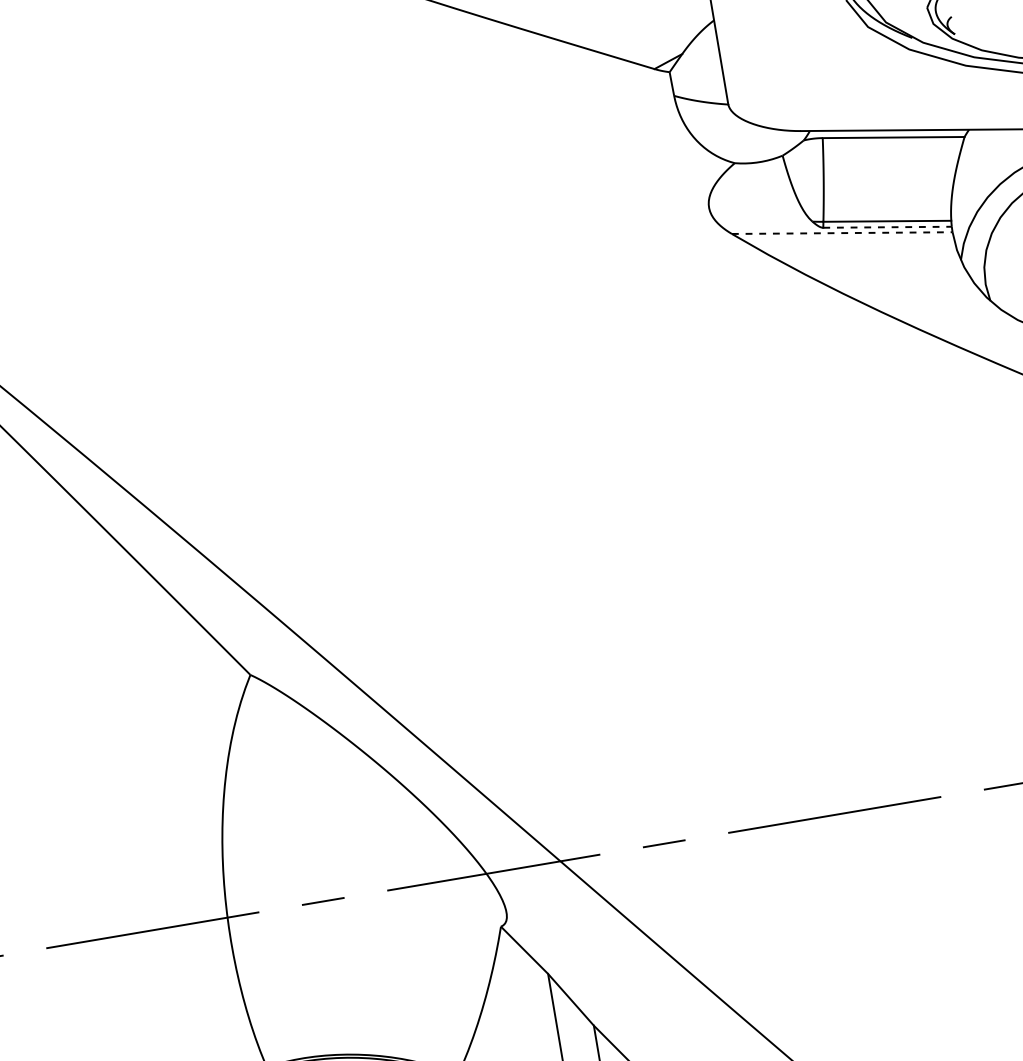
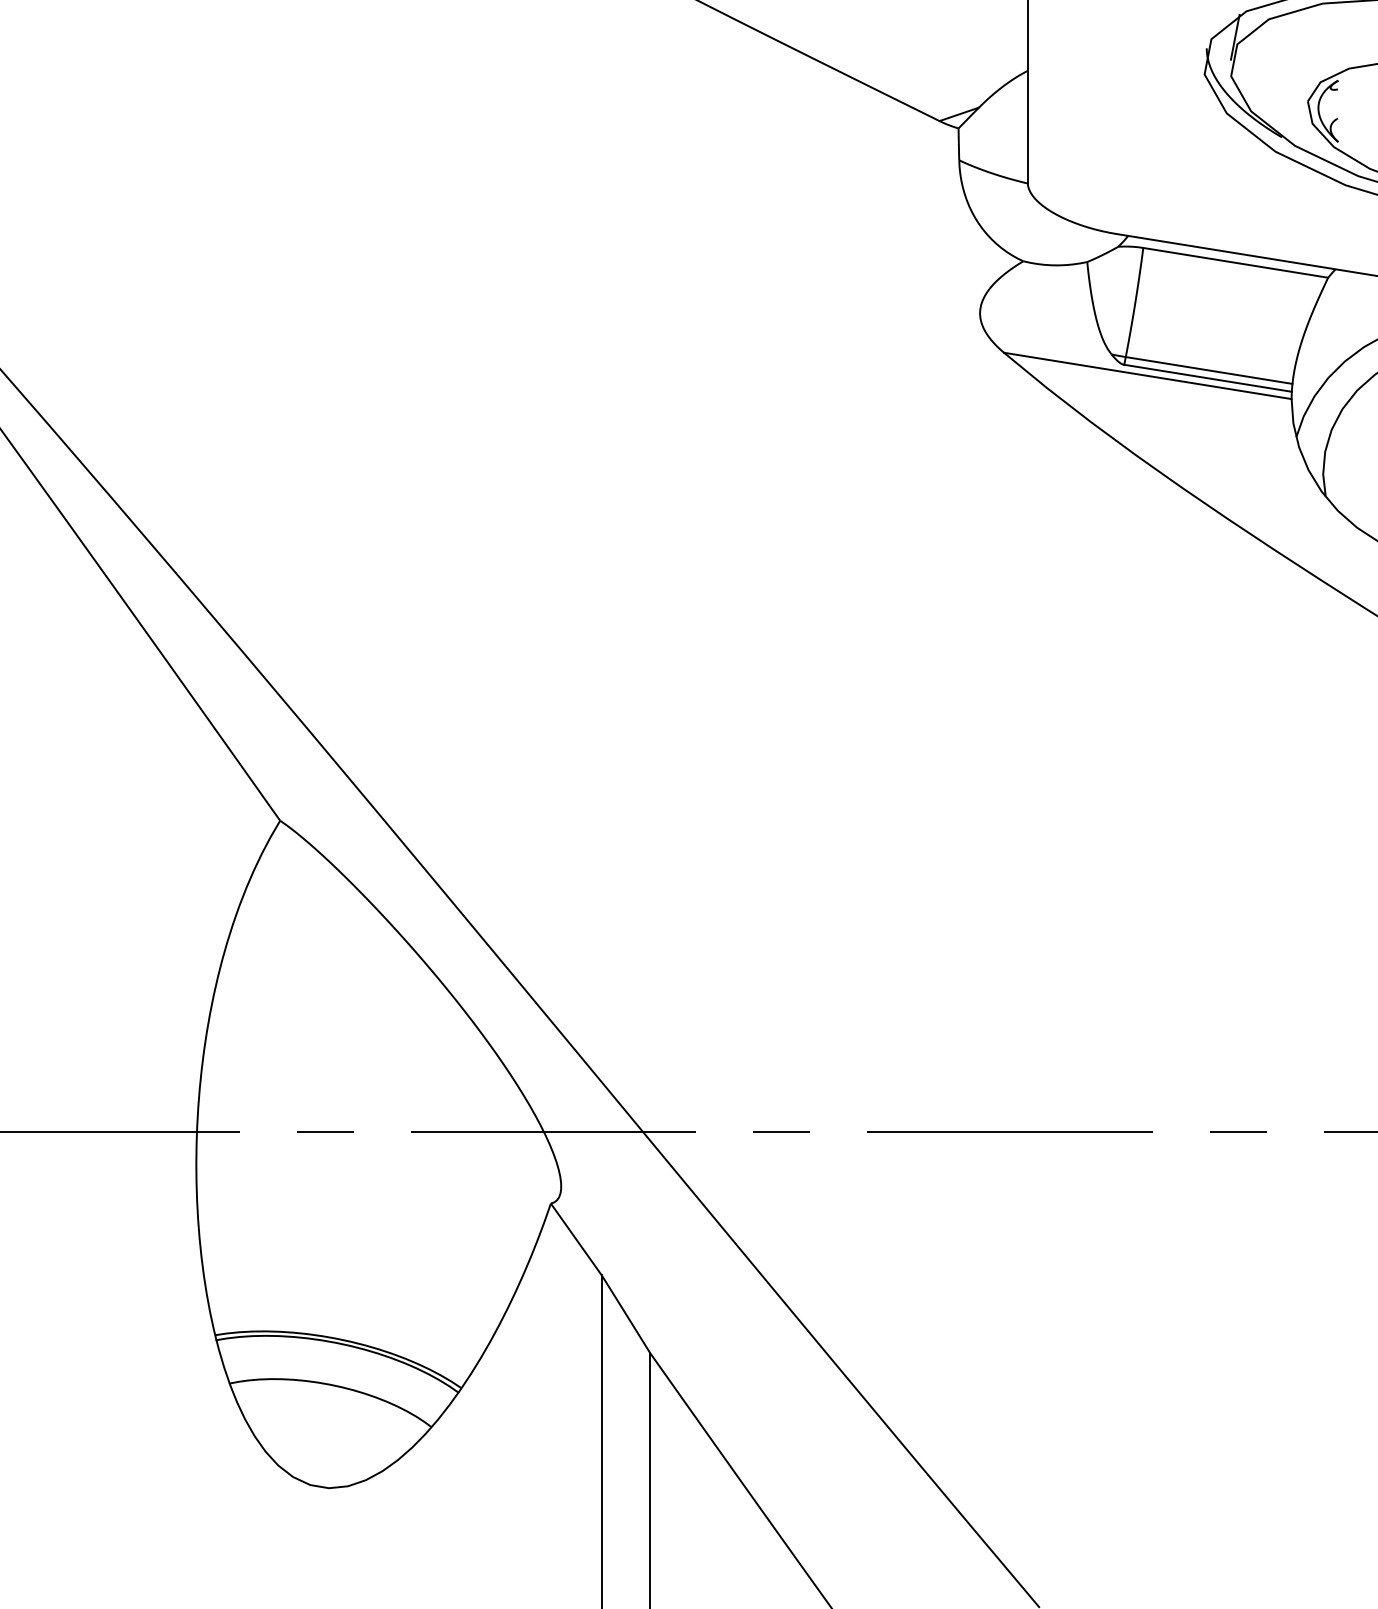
line: (887, 227) -> (1208, 378), dashed -> solid
line: (841, 232) -> (1147, 375), dashed -> solid

